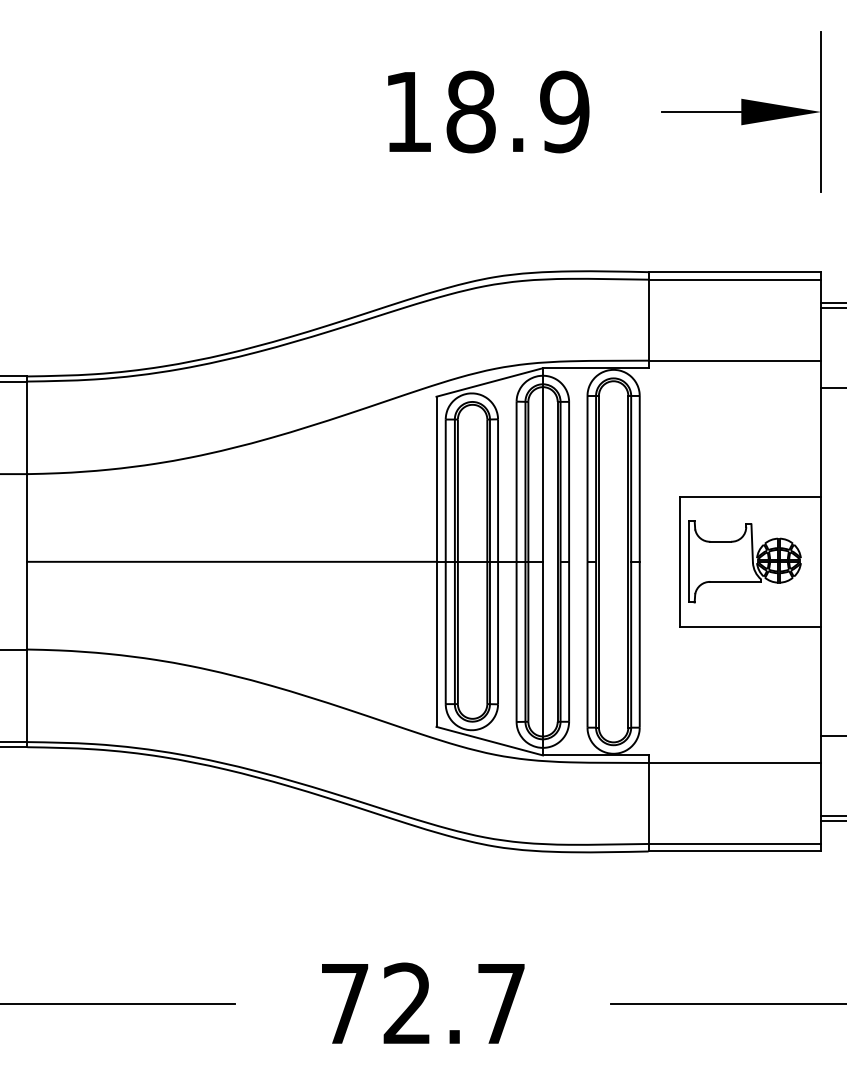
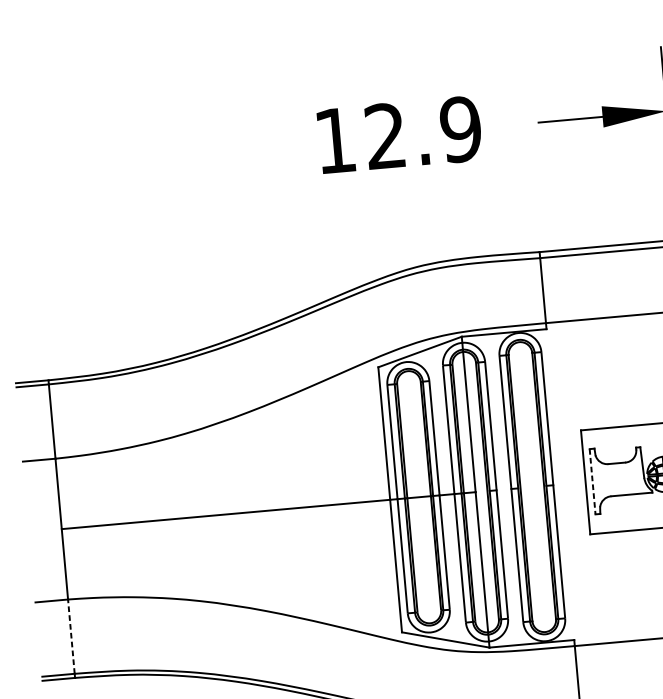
text: (470, 111) -> (385, 135), 18.9 -> 12.9
line: (688, 561) -> (592, 481), solid -> dashed
line: (27, 695) -> (71, 636), solid -> dashed

